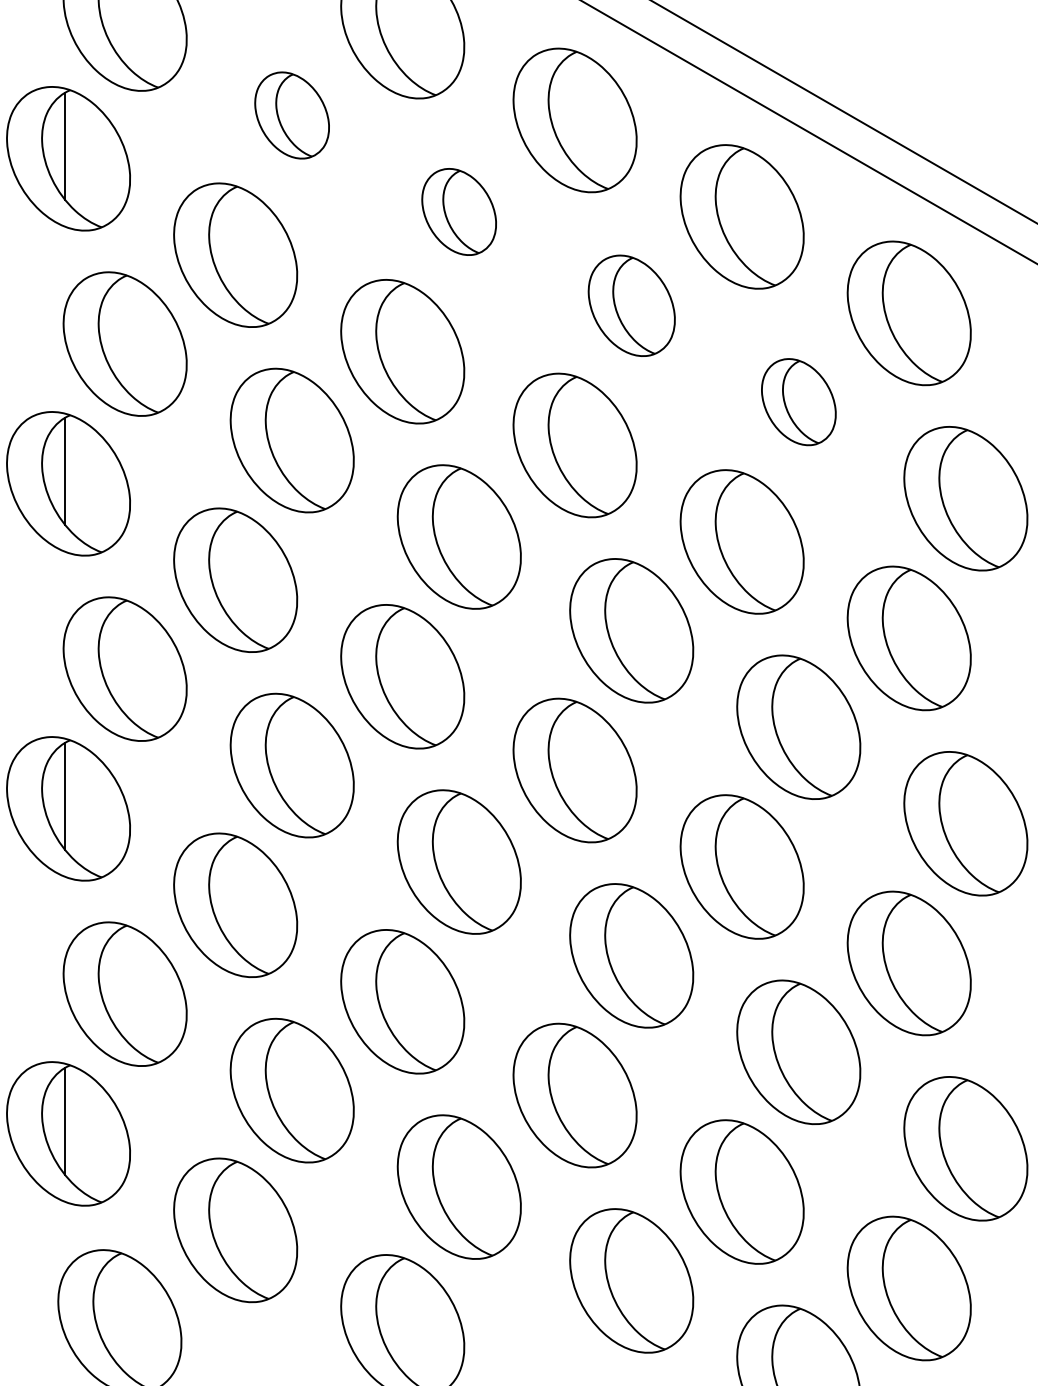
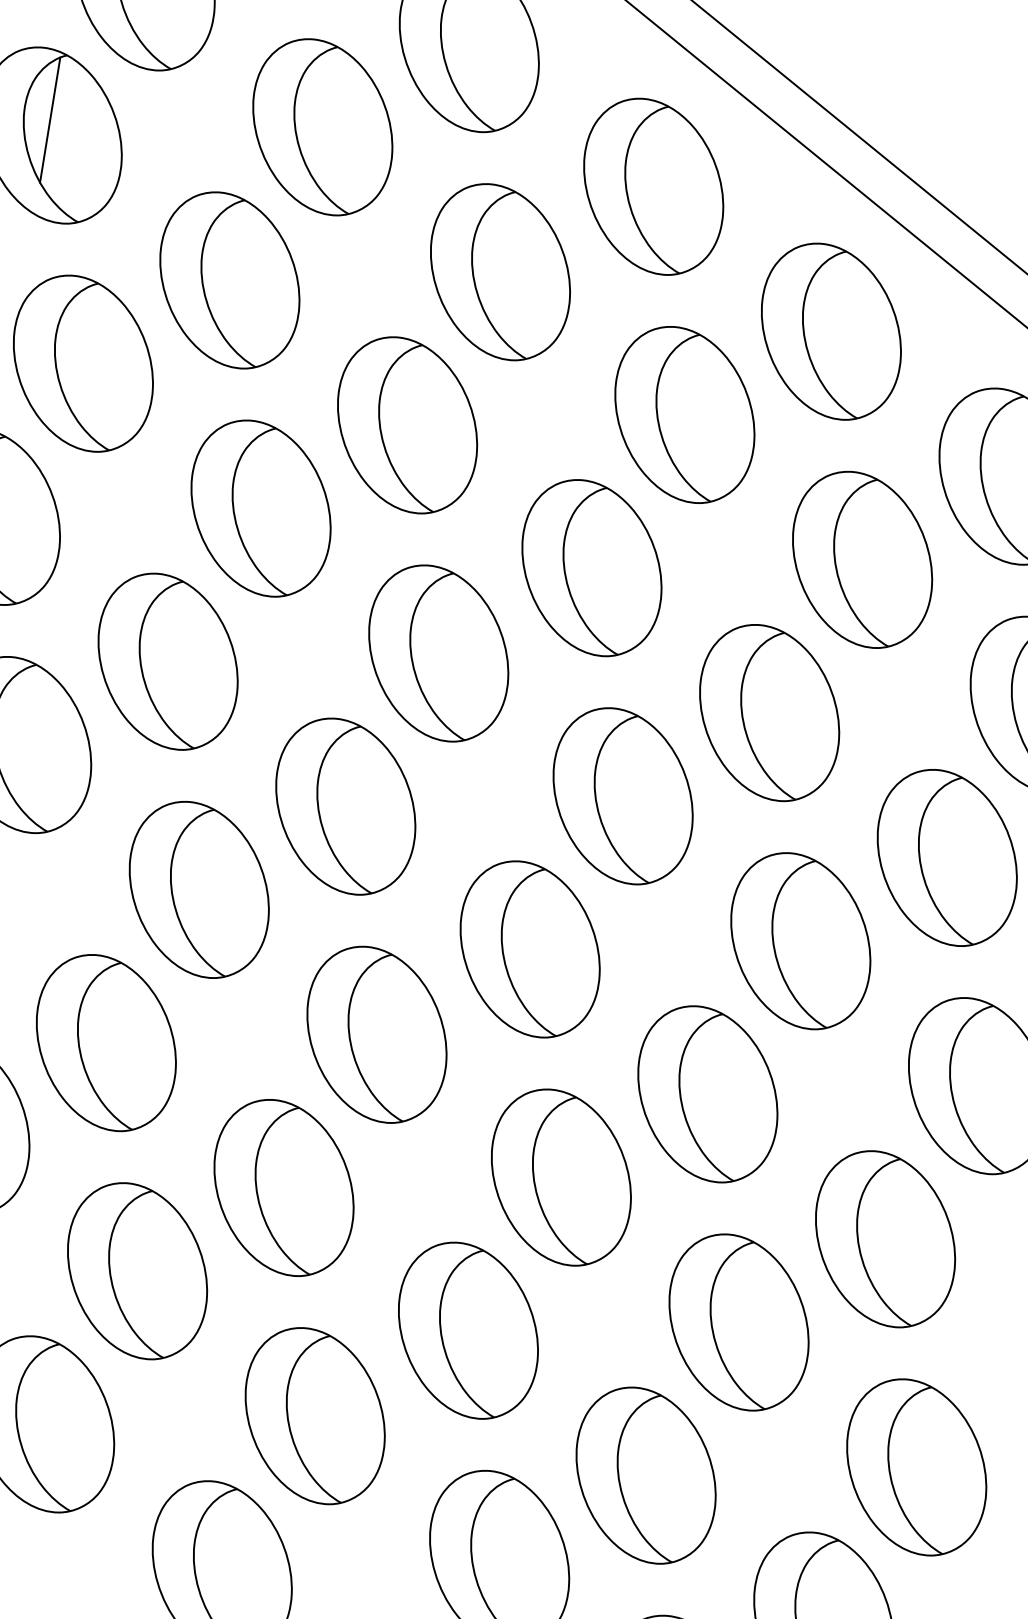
part: (291, 115) -> (321, 127), size x1.67
part: (458, 211) -> (499, 271), size x1.67
part: (631, 305) -> (684, 414), size x1.43
part: (798, 401) -> (862, 558), size x1.67

